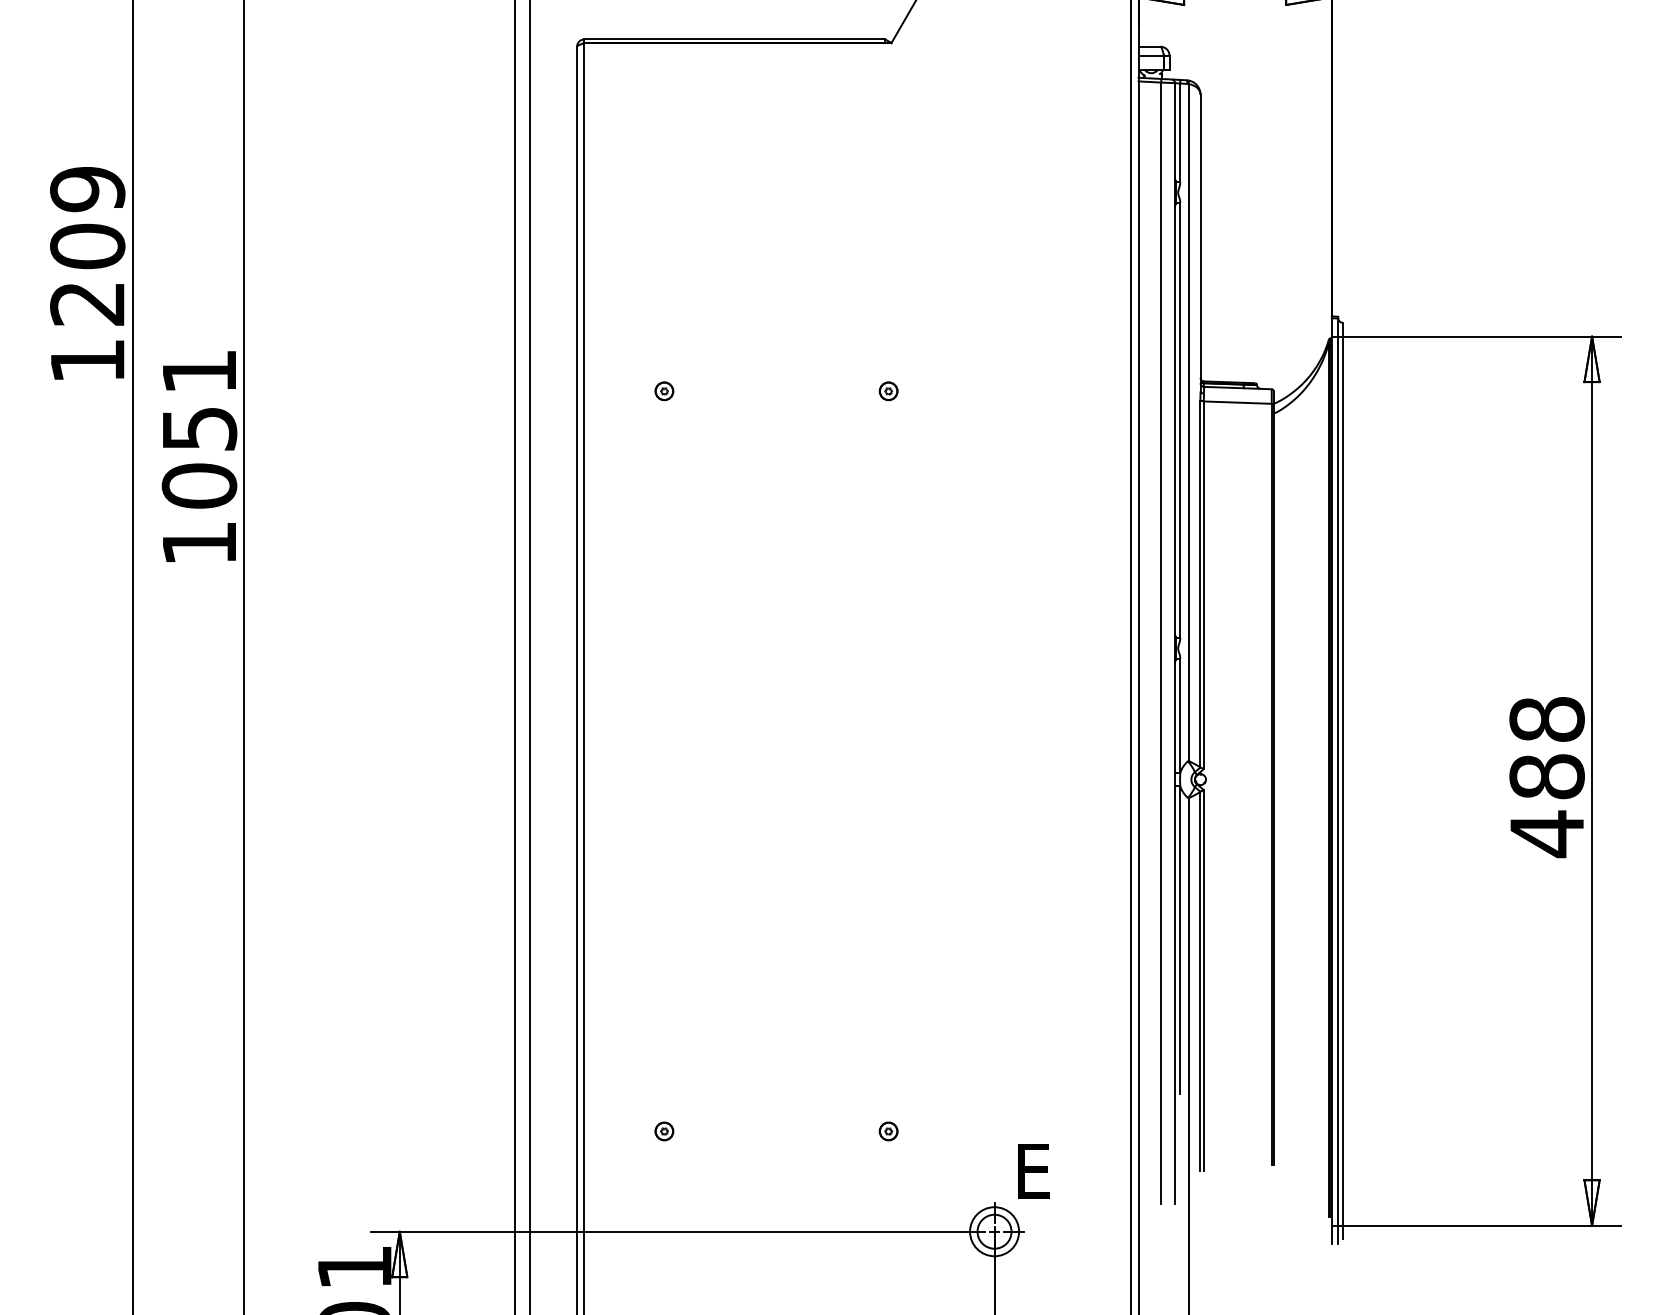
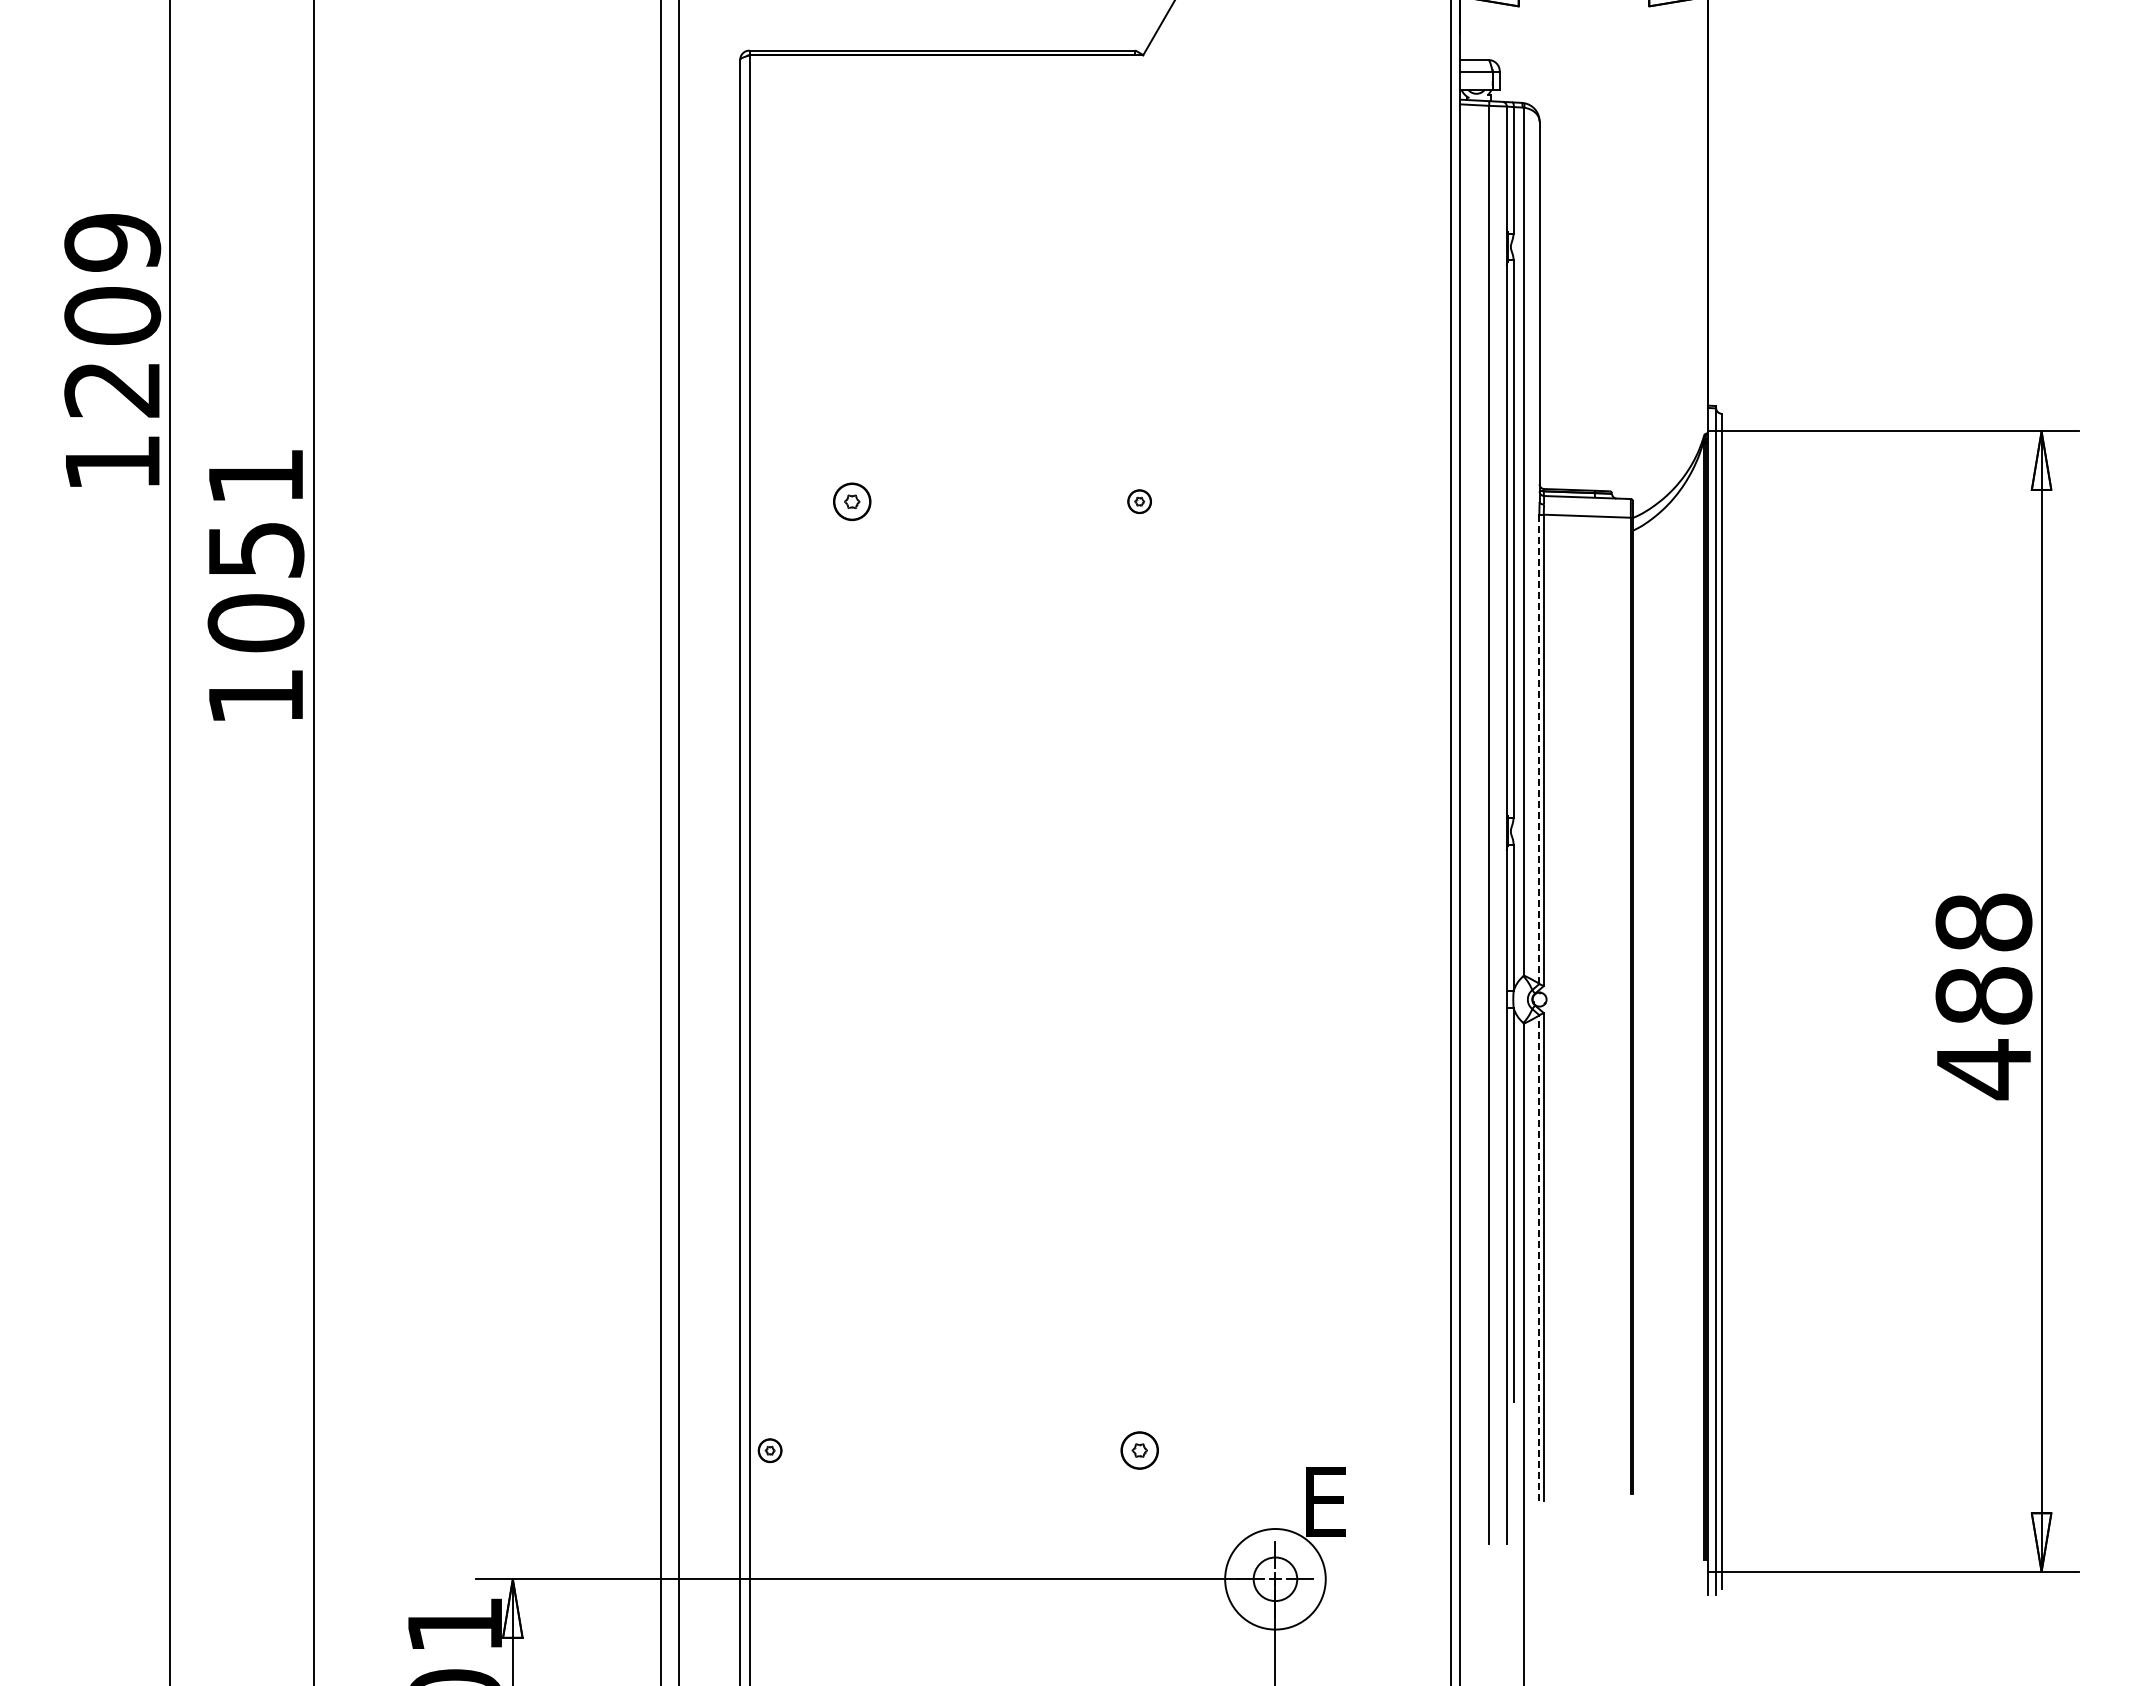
part: (663, 391) -> (851, 501), size x1.6
line: (1200, 584) -> (1539, 749), solid -> dashed
line: (1200, 981) -> (1539, 1258), solid -> dashed
part: (663, 1131) -> (769, 1450), moved
part: (888, 1131) -> (1139, 1450), size x1.6
circle: (994, 1231) -> (1275, 1578), size x1.6

